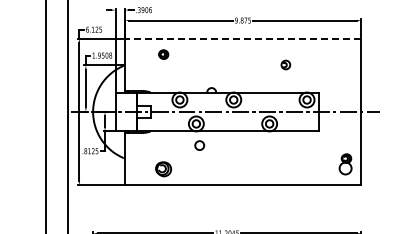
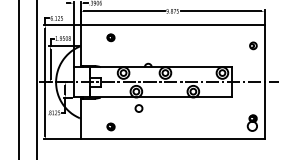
line: (242, 38) -> (172, 25), dashed -> solid
part: (285, 64) -> (253, 45), moved
part: (163, 169) -> (110, 127), size x0.62

